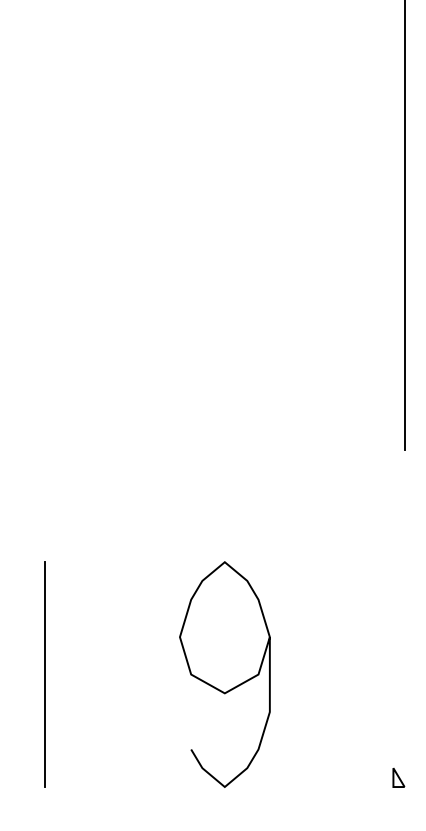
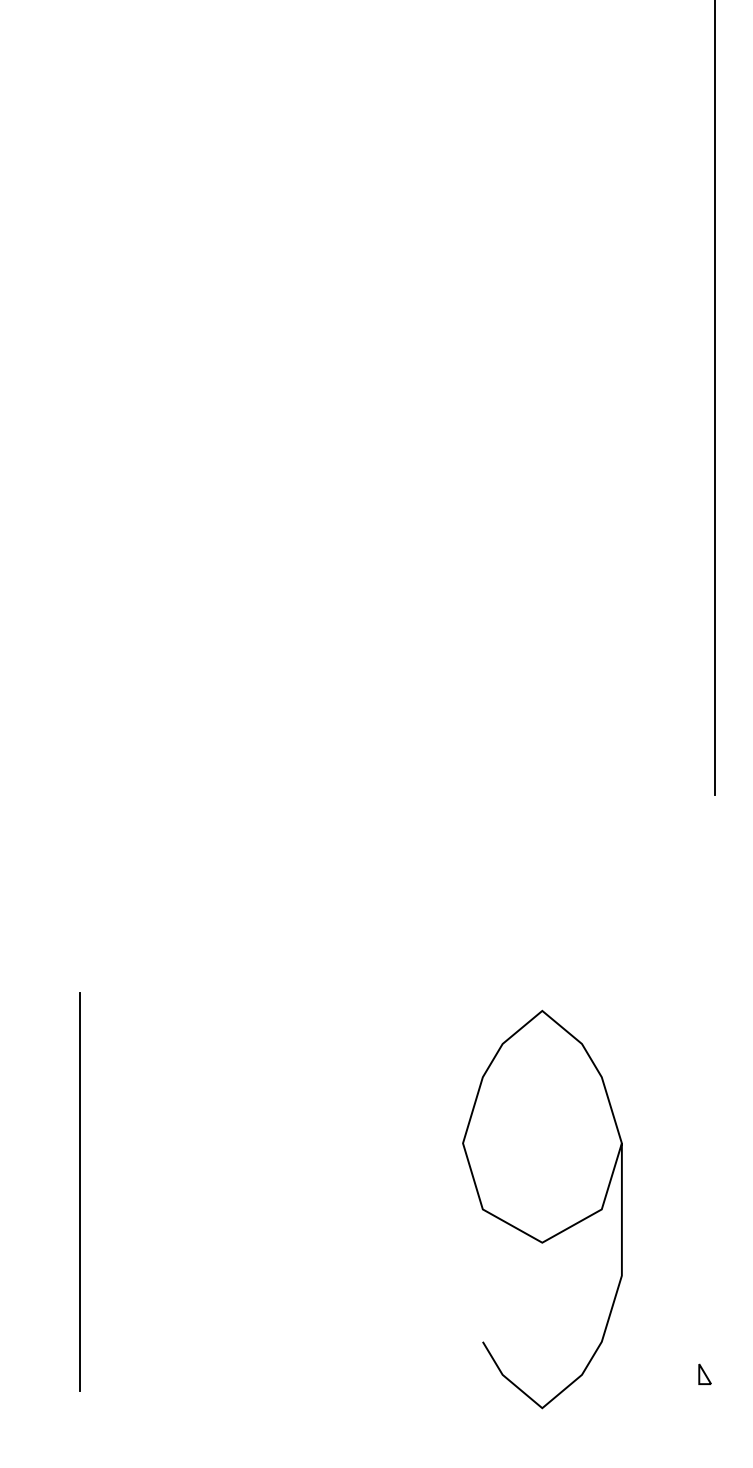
curve: (218, 688) -> (531, 1234), moved
part: (398, 777) -> (704, 1373), size x0.6

